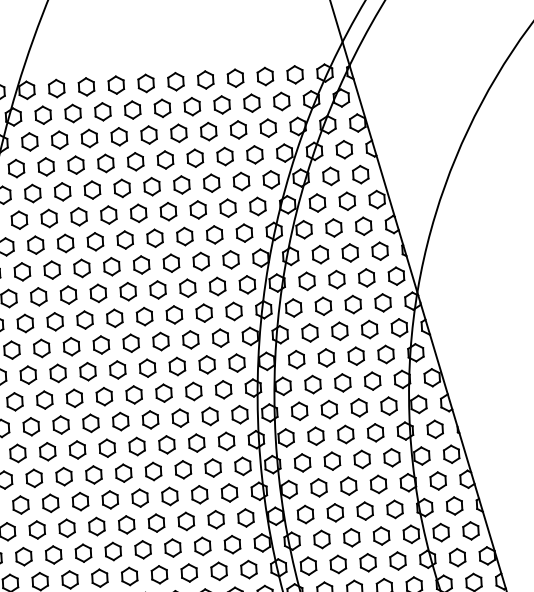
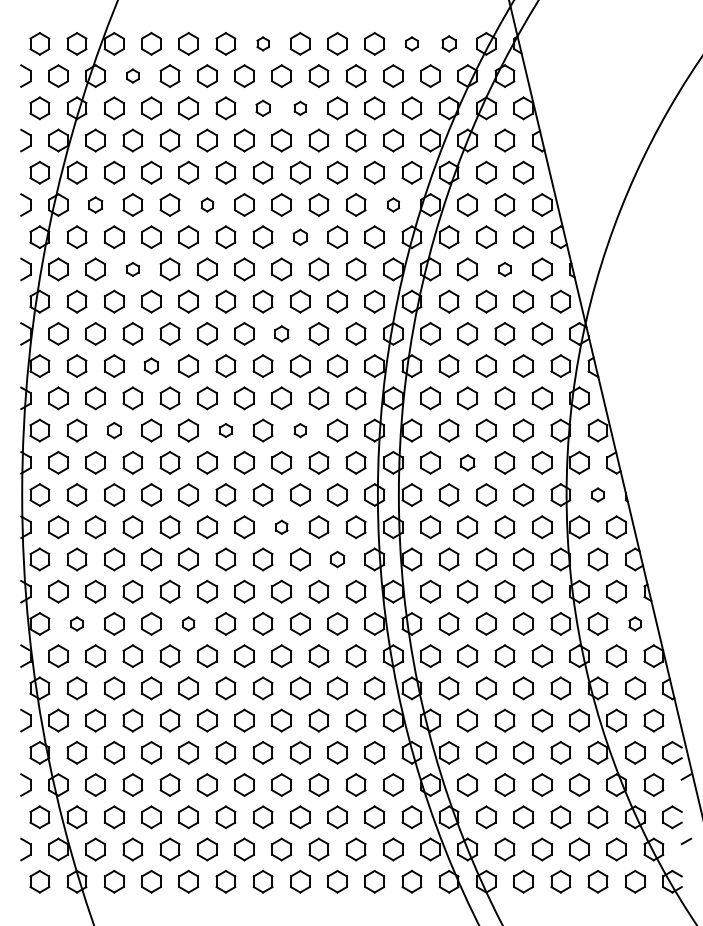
part: (294, 74) -> (448, 43), size x0.7
part: (264, 76) -> (411, 43), size x0.6
part: (145, 83) -> (262, 43), size x0.6
part: (42, 114) -> (132, 75), size x0.6
part: (179, 133) -> (300, 108), size x0.6
part: (148, 135) -> (262, 108), size x0.7
part: (258, 206) -> (393, 204), size x0.6
part: (109, 214) -> (207, 204), size x0.6
part: (19, 219) -> (95, 204), size x0.7
part: (185, 236) -> (300, 237), size x0.7
part: (349, 253) -> (504, 269), size x0.6
part: (51, 270) -> (132, 269), size x0.6
part: (174, 314) -> (281, 333), size x0.7
part: (71, 346) -> (151, 365), size x0.7
part: (193, 391) -> (300, 430), size x0.6
part: (133, 394) -> (225, 430), size x0.6
part: (44, 400) -> (114, 430), size x0.7
part: (329, 409) -> (467, 462), size x0.7
part: (434, 428) -> (597, 494), size x0.6
part: (183, 469) -> (281, 527), size x0.6
part: (229, 493) -> (337, 559), size x0.7
part: (470, 530) -> (634, 623), size x0.6
part: (113, 551) -> (188, 623), size x0.6
part: (23, 556) -> (76, 623), size x0.6

